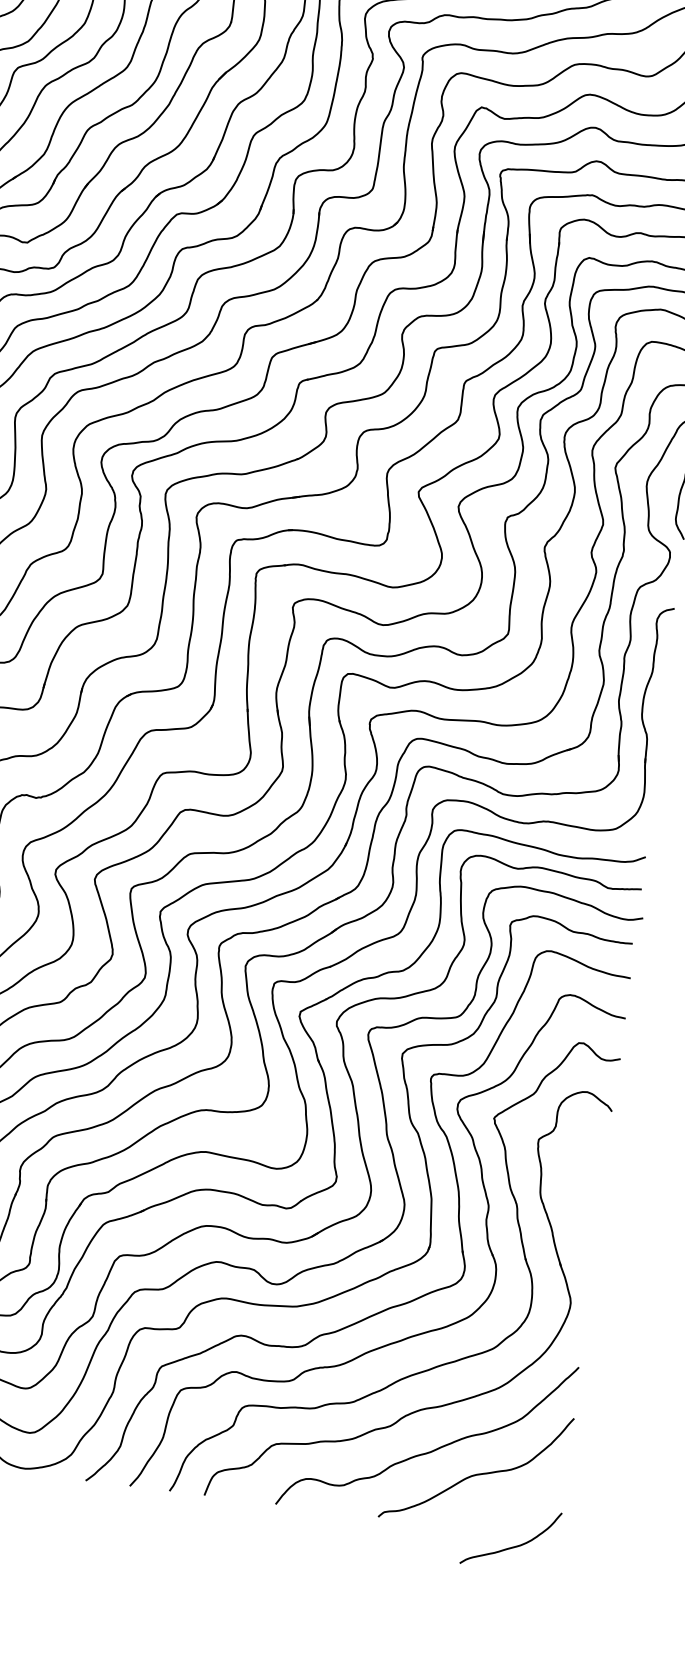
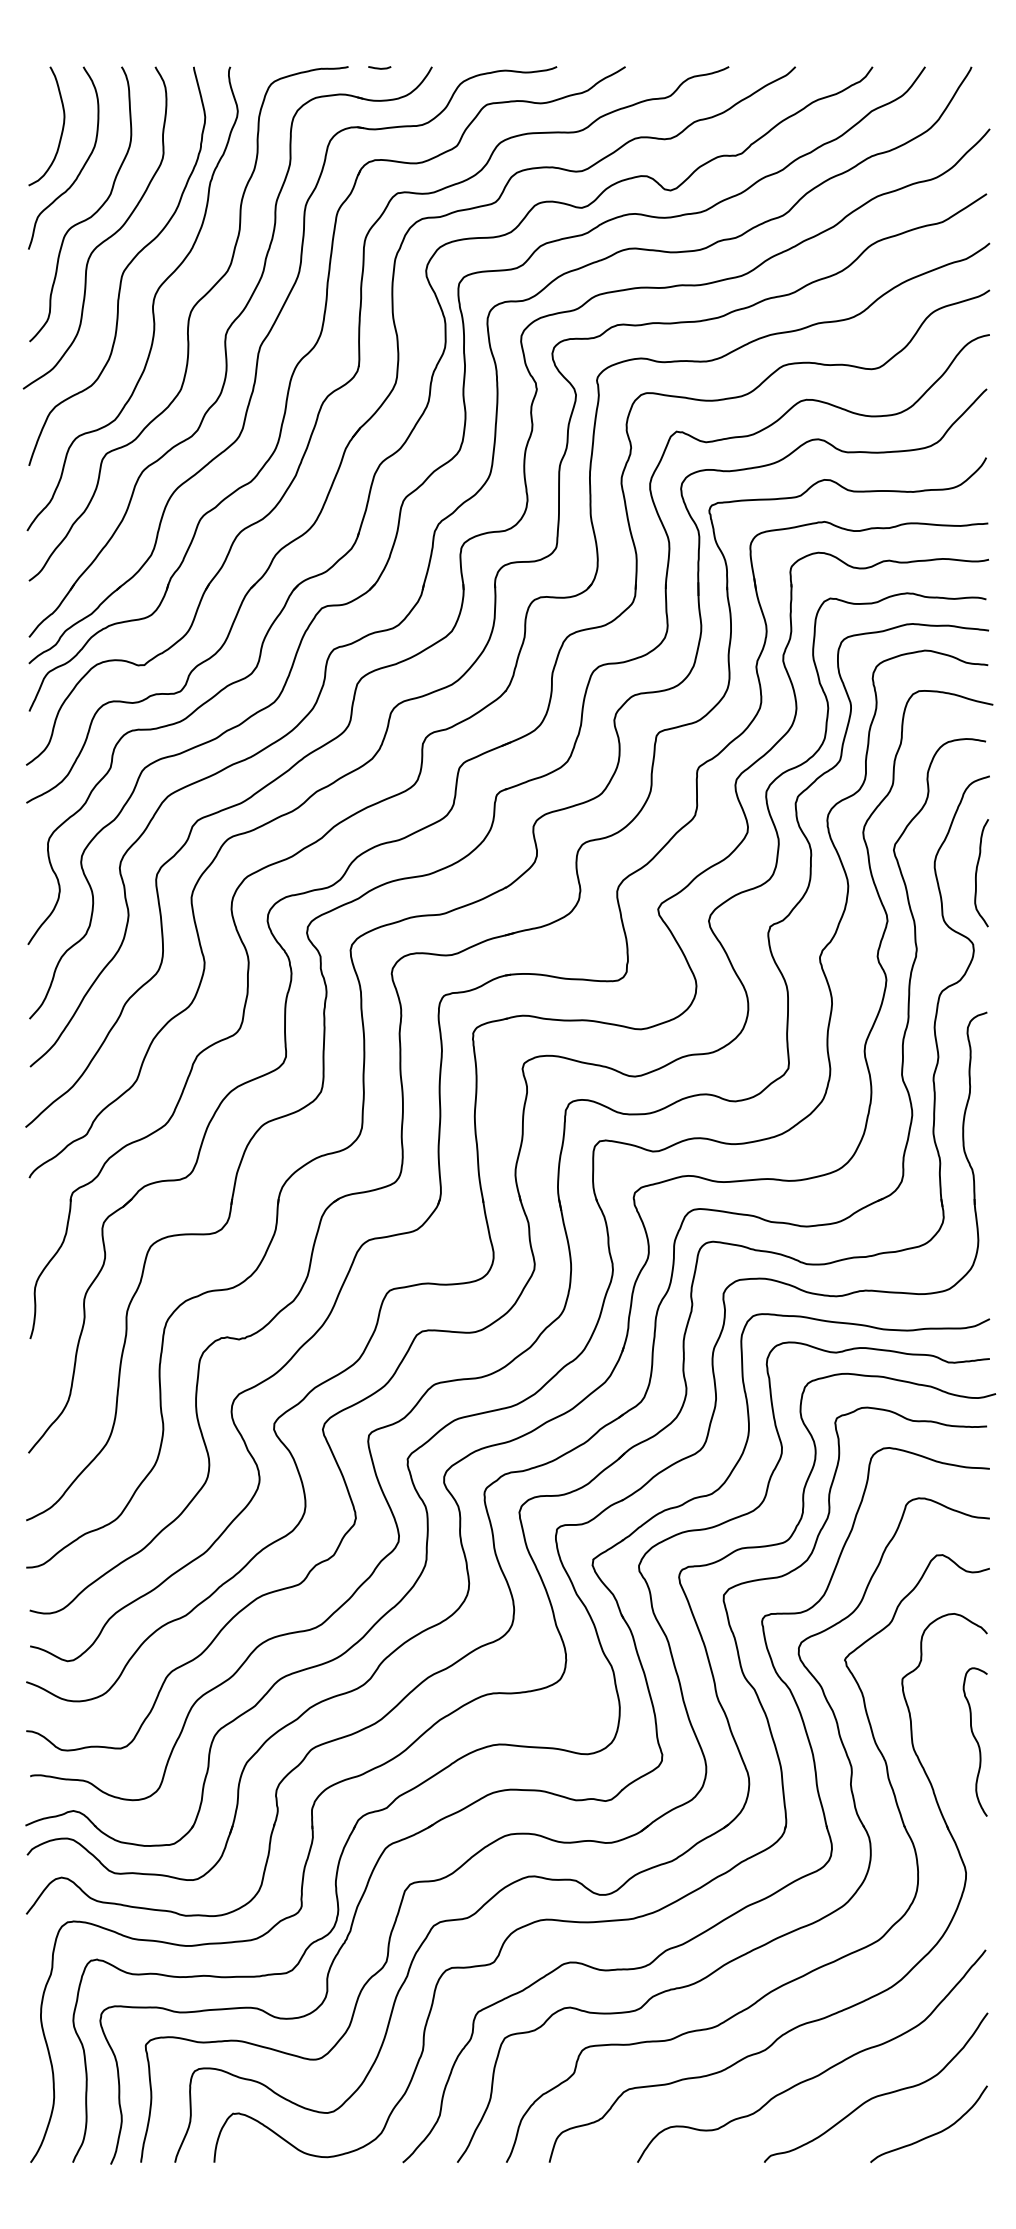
curve: (591, 1197) -> (975, 1741), added
curve: (511, 1546) -> (931, 2134), moved

